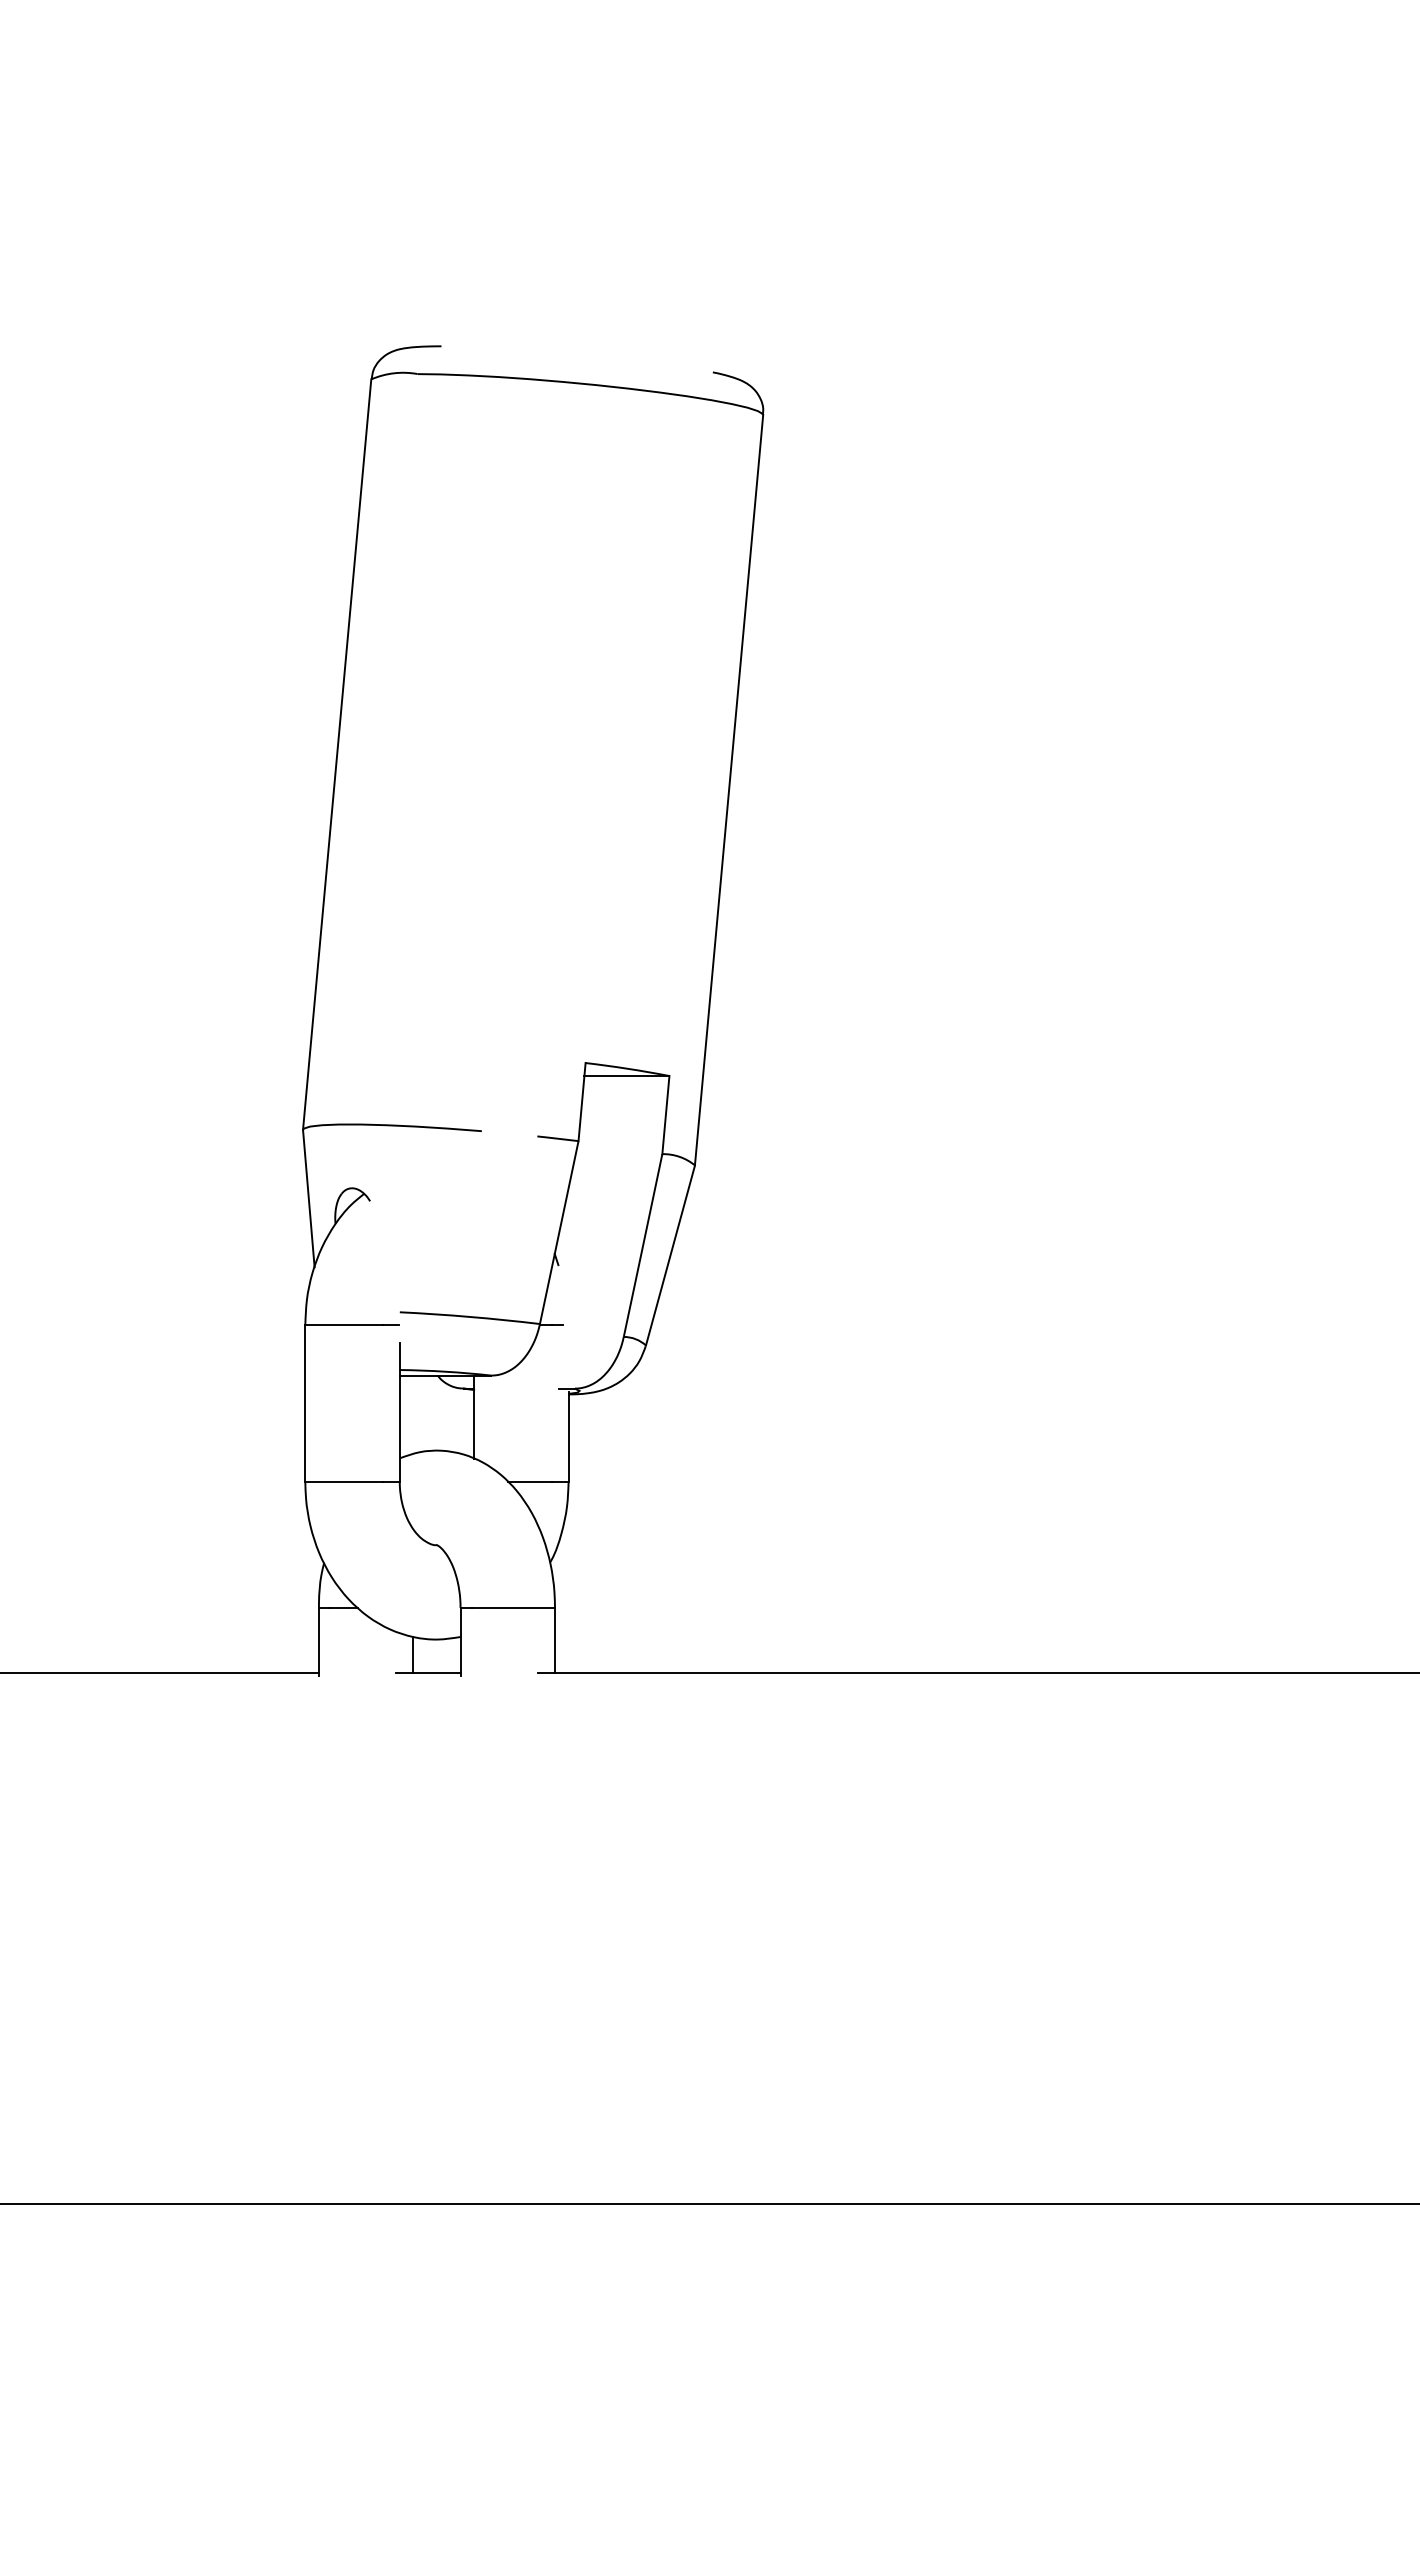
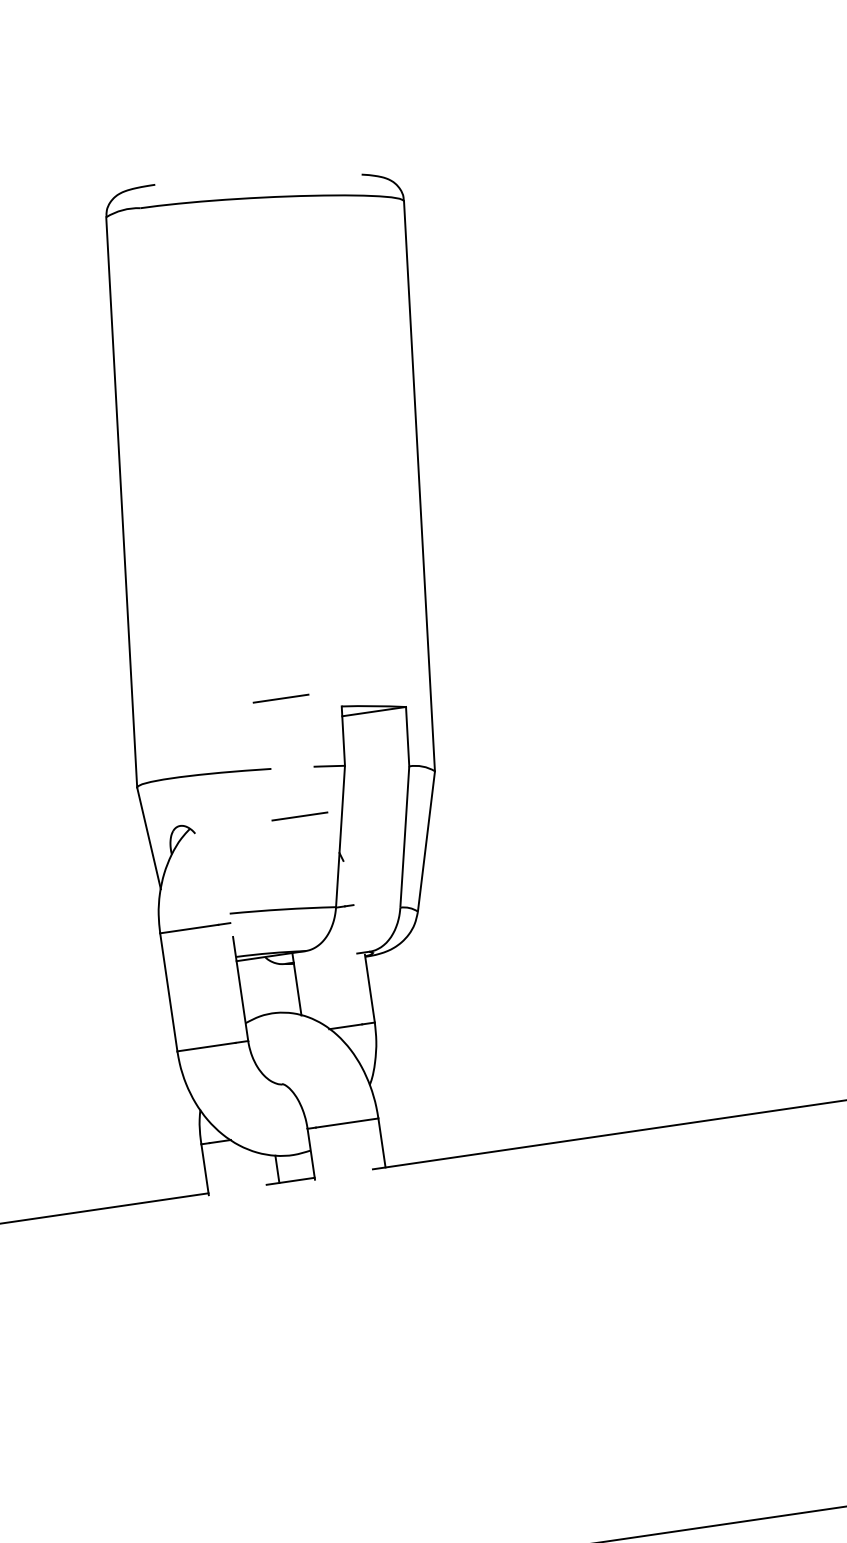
line: (507, 1041) -> (280, 698), added
line: (509, 1198) -> (299, 816), added

